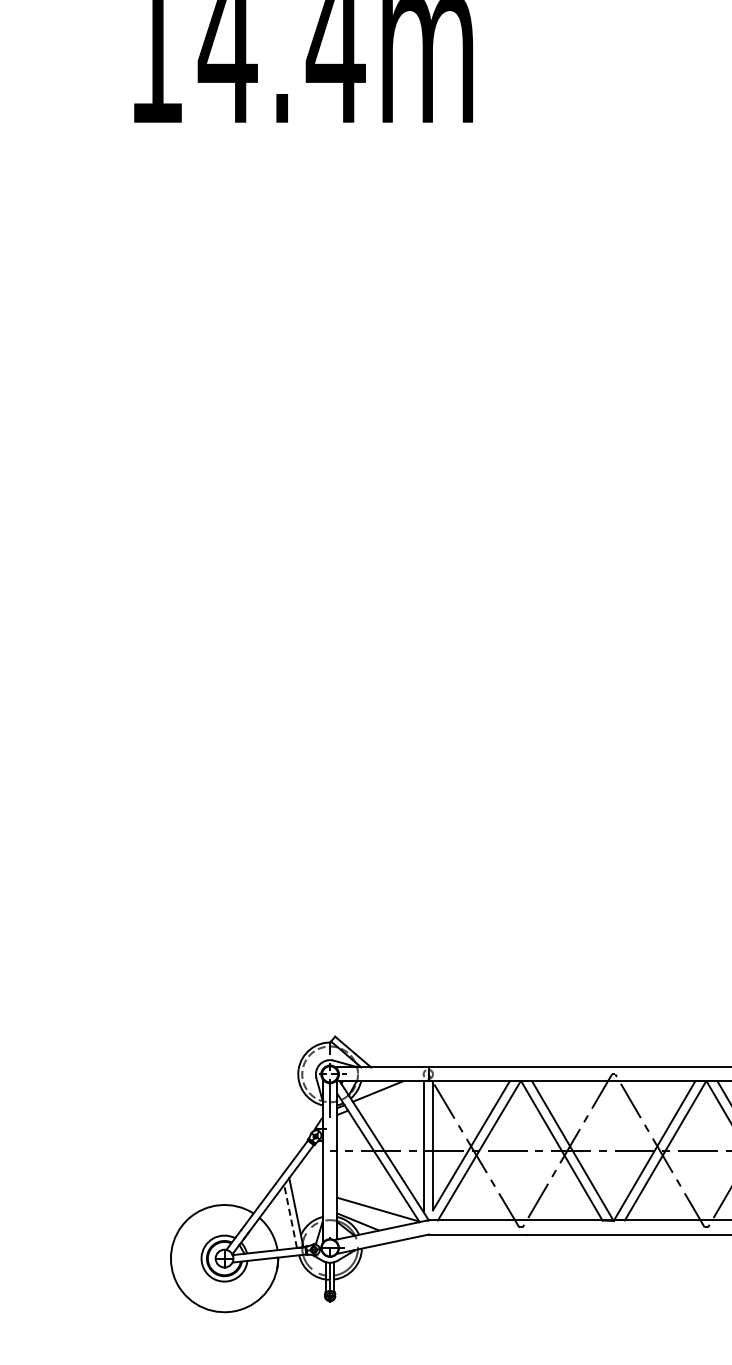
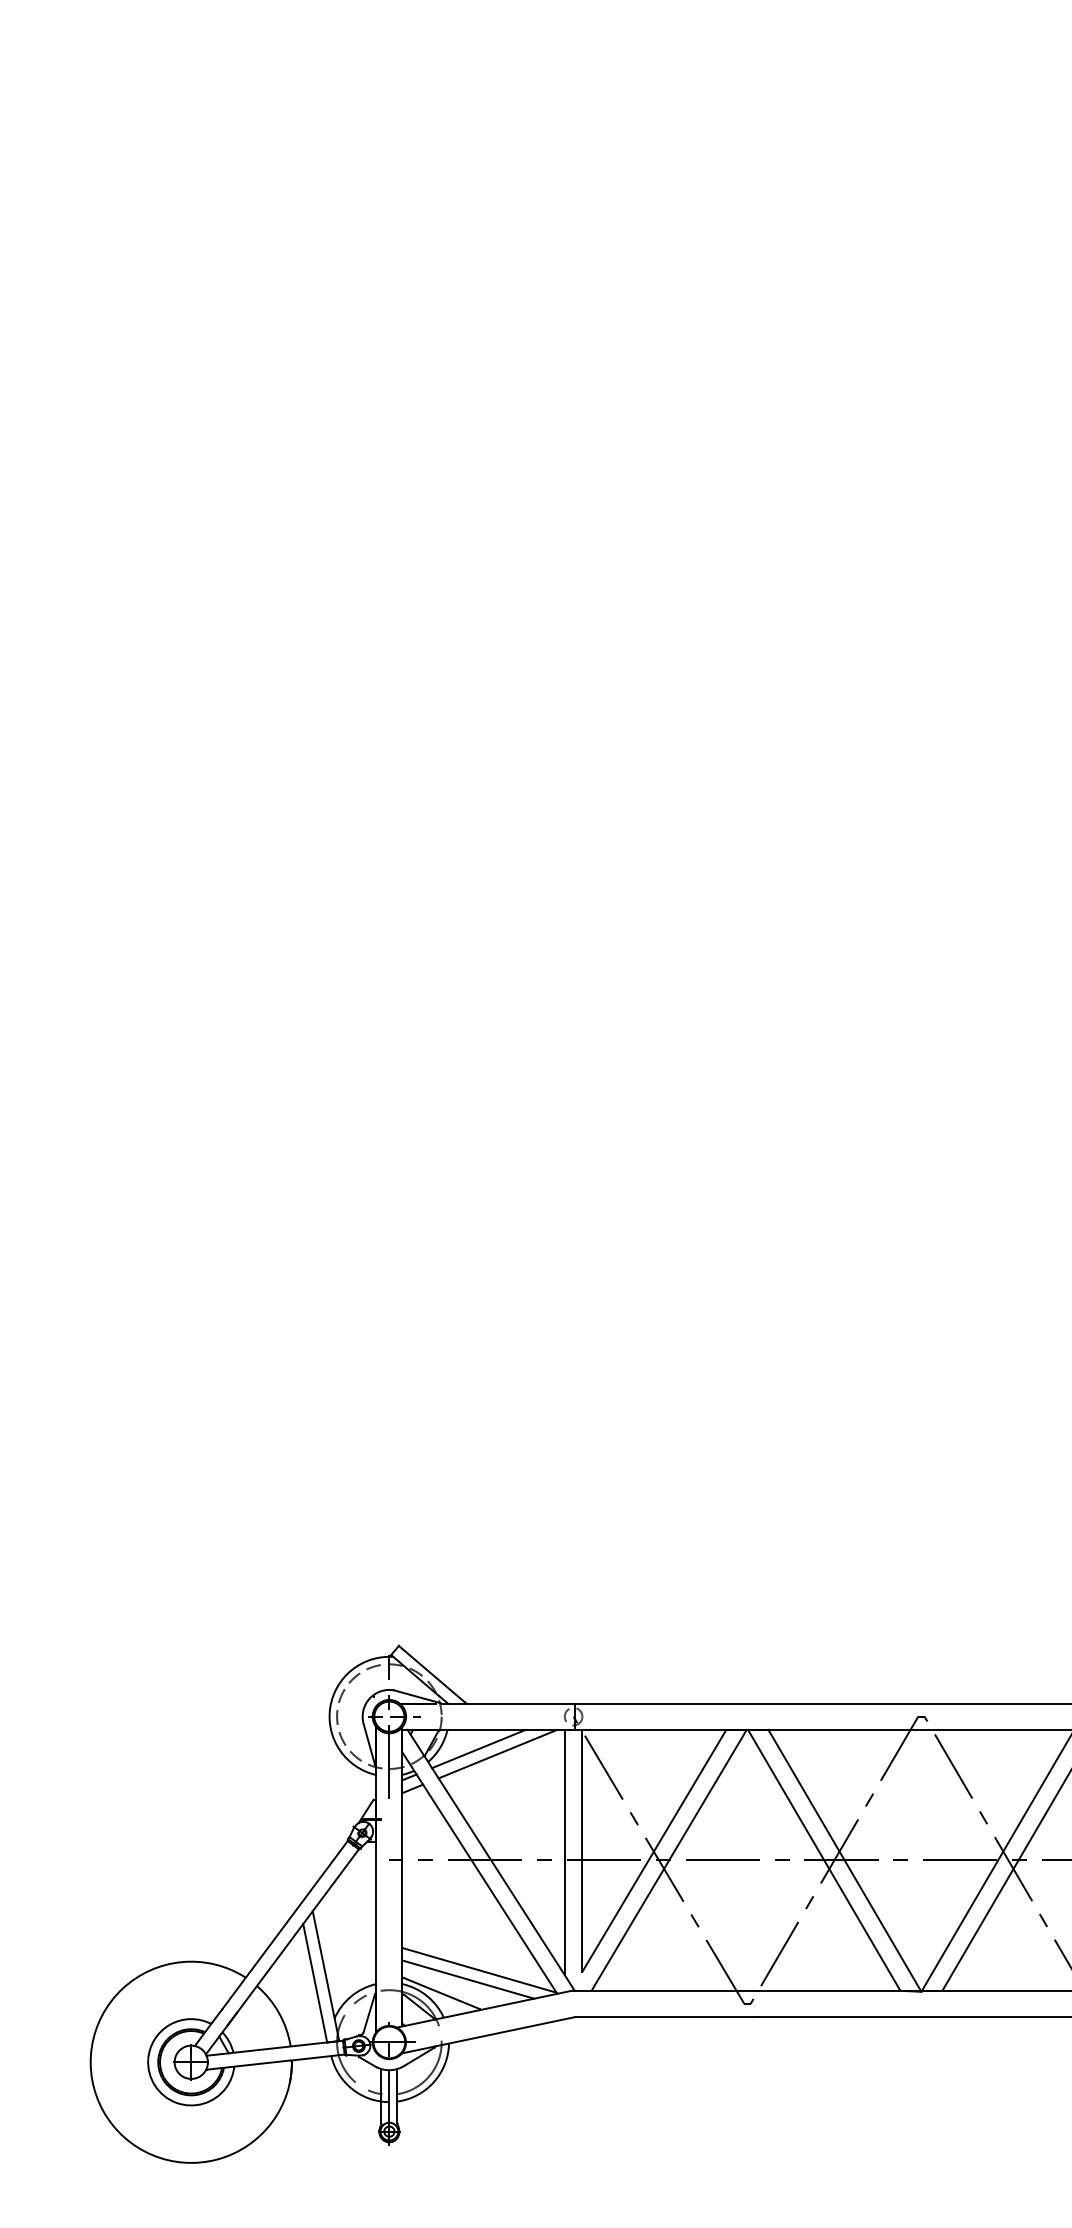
line: (387, 1094) -> (497, 1754), added
line: (372, 1214) -> (468, 1979), added
line: (290, 1216) -> (315, 1983), dashed -> solid

